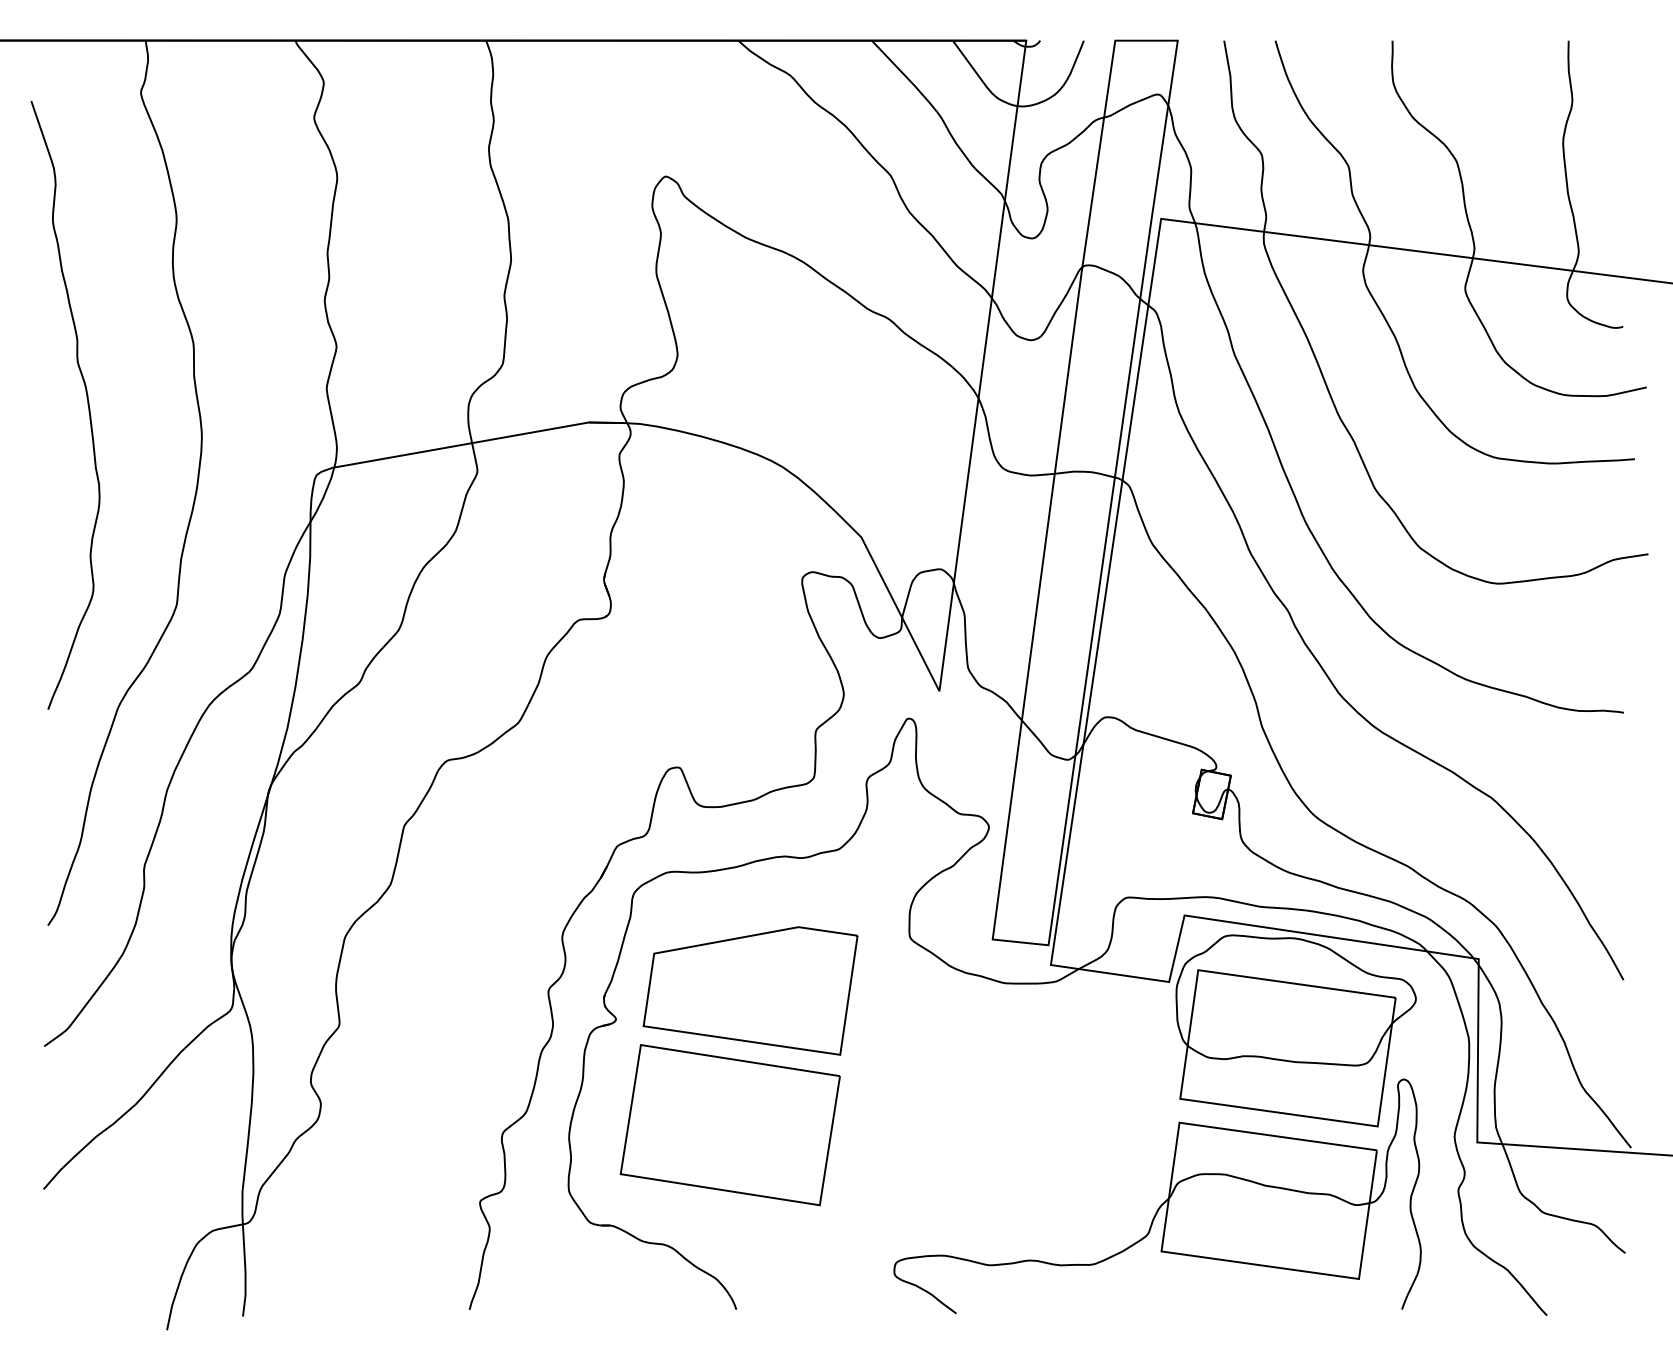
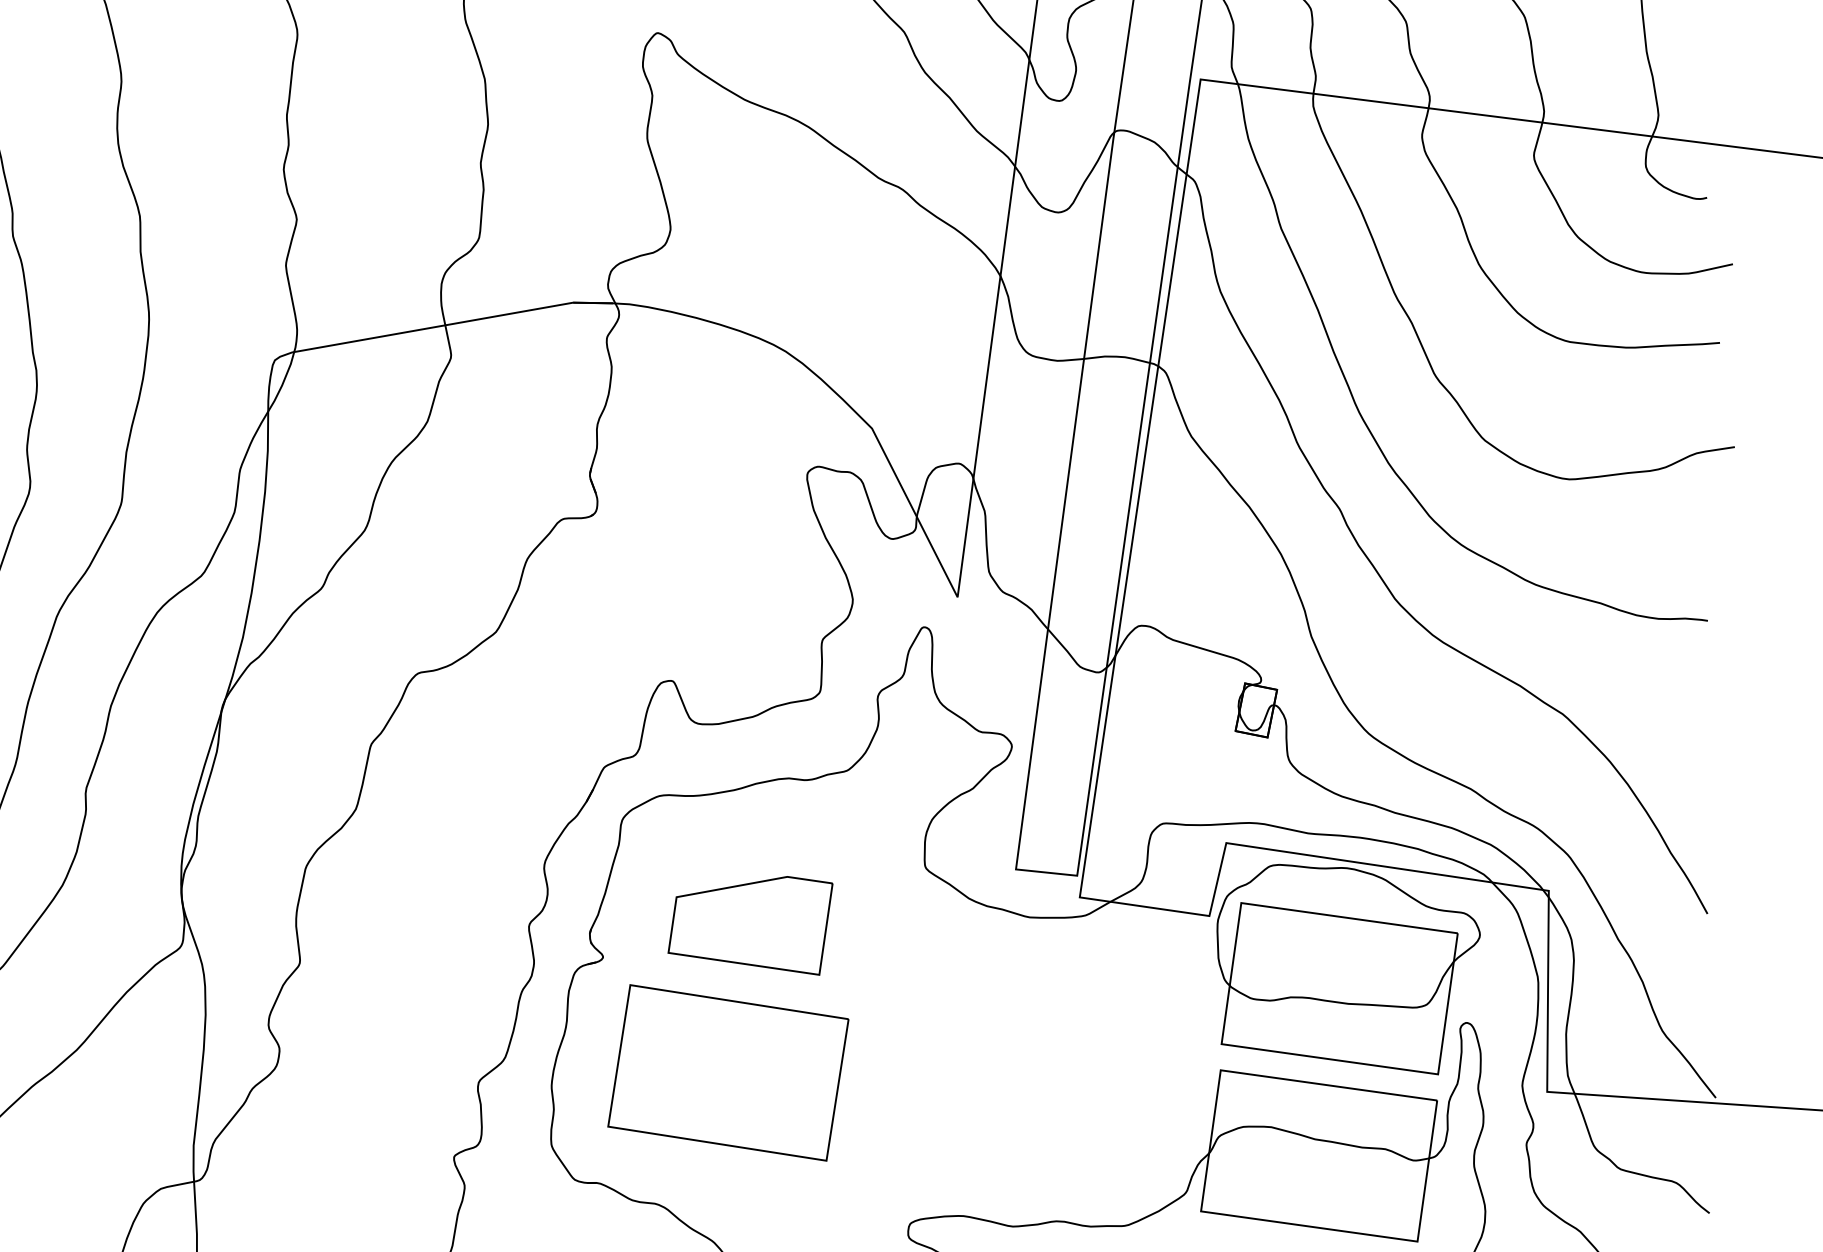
part: (750, 990) -> (750, 925), size x0.7

